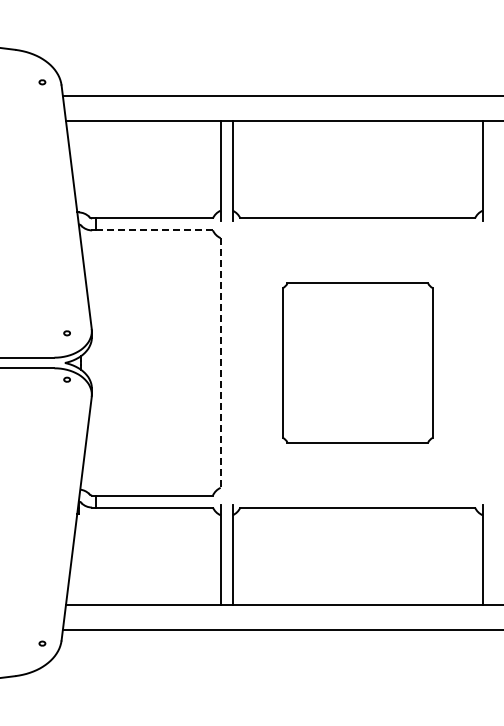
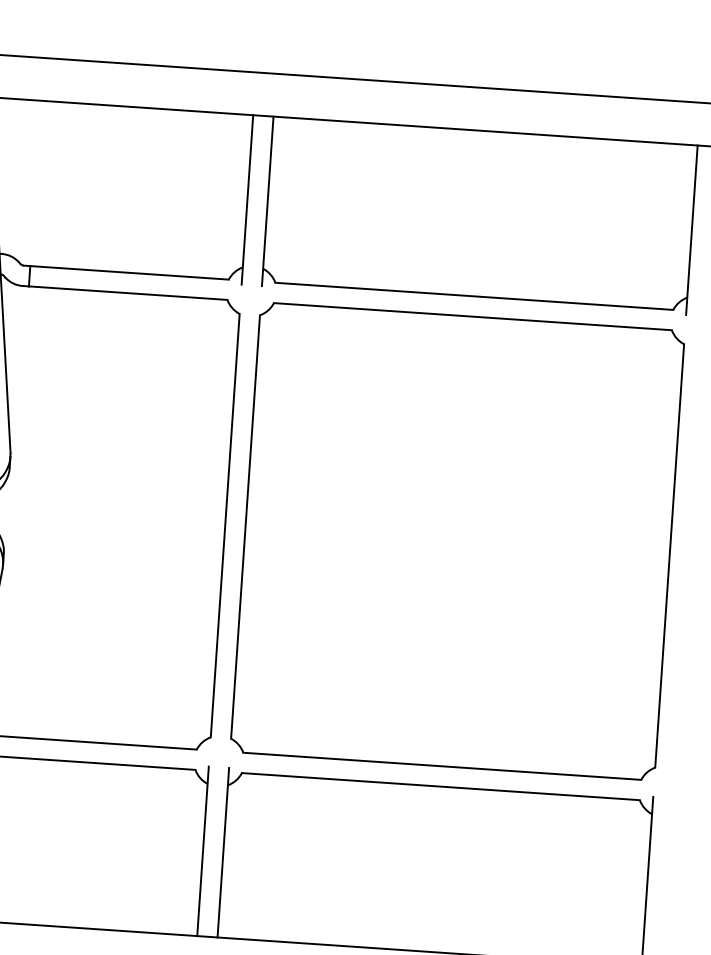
line: (154, 230) -> (128, 293), dashed -> solid
line: (220, 362) -> (224, 524), dashed -> solid
part: (357, 362) -> (457, 540), size x1.67

